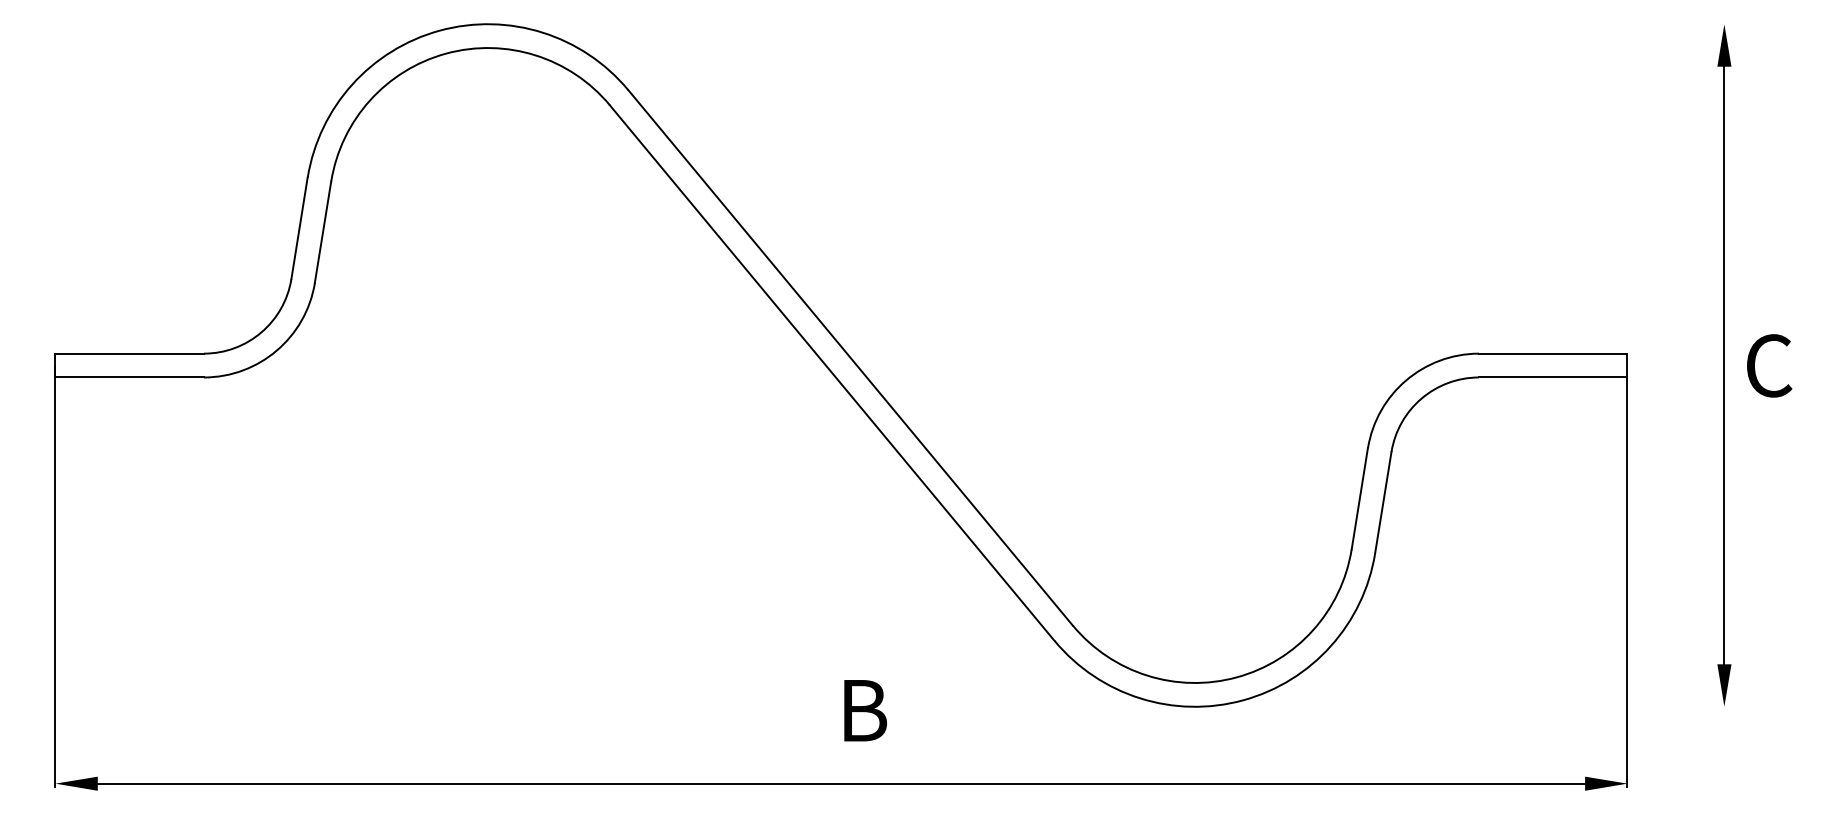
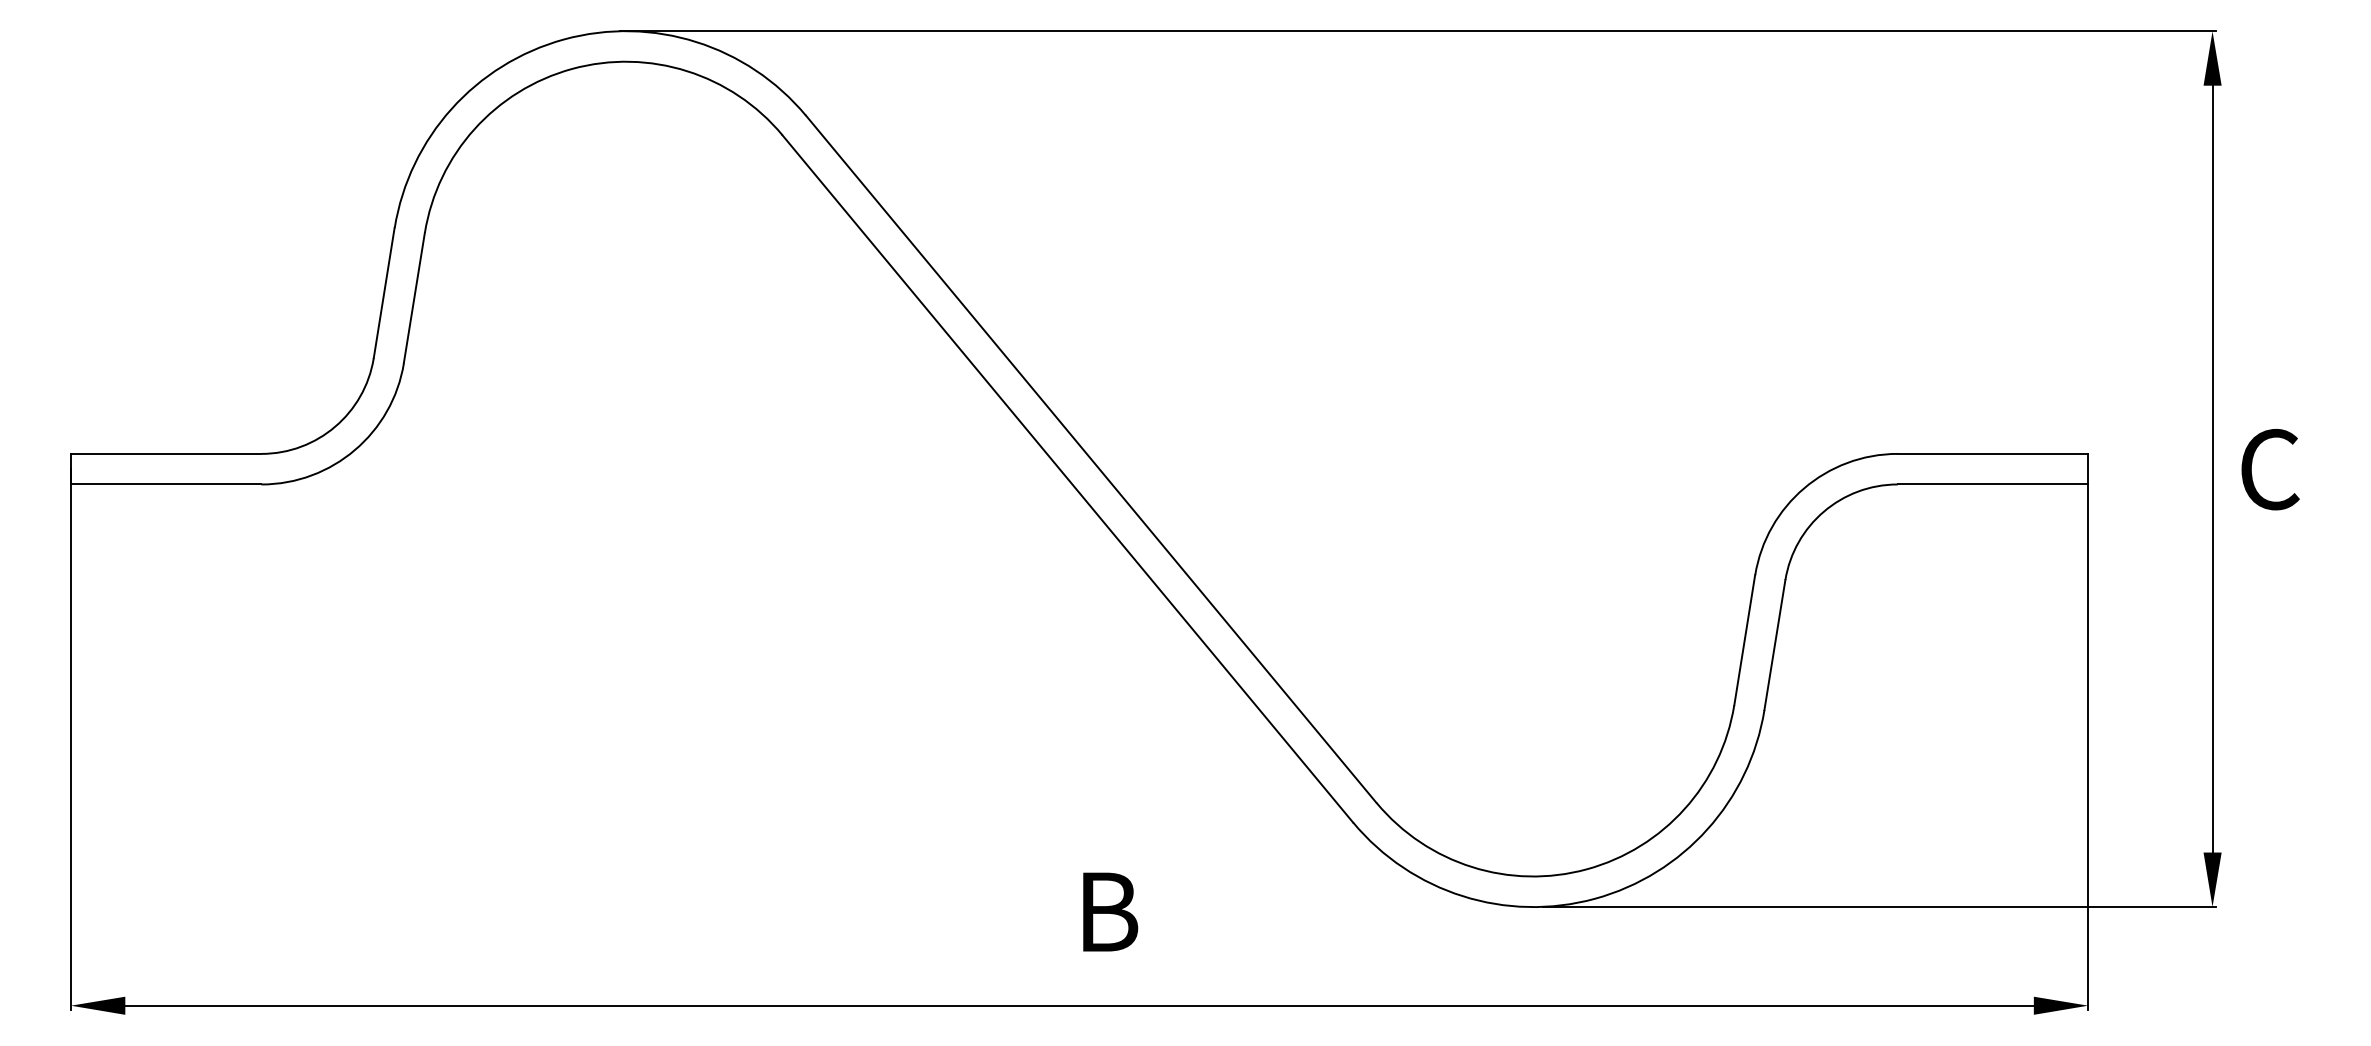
line: (1104, 24) -> (1417, 31), added
line: (1464, 706) -> (1879, 906), added

